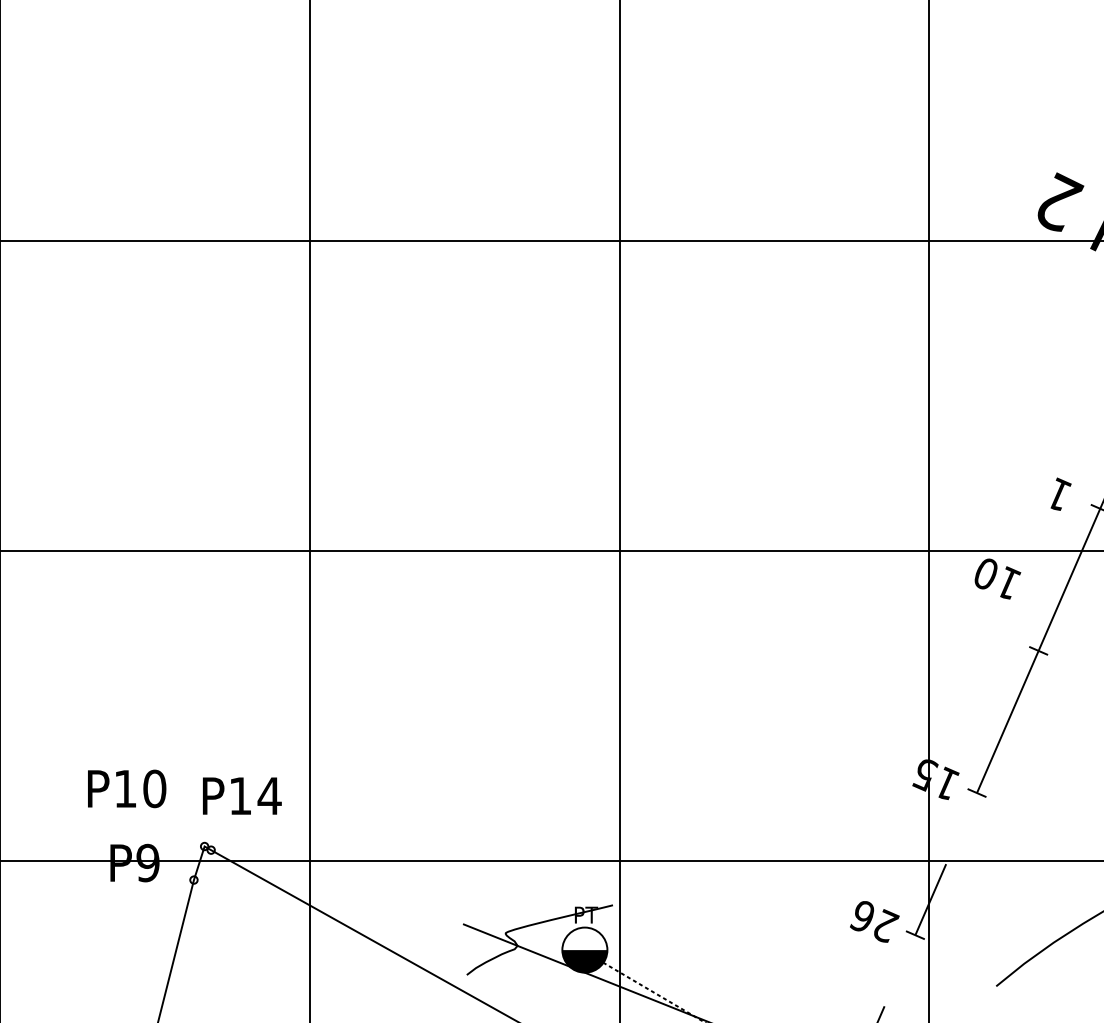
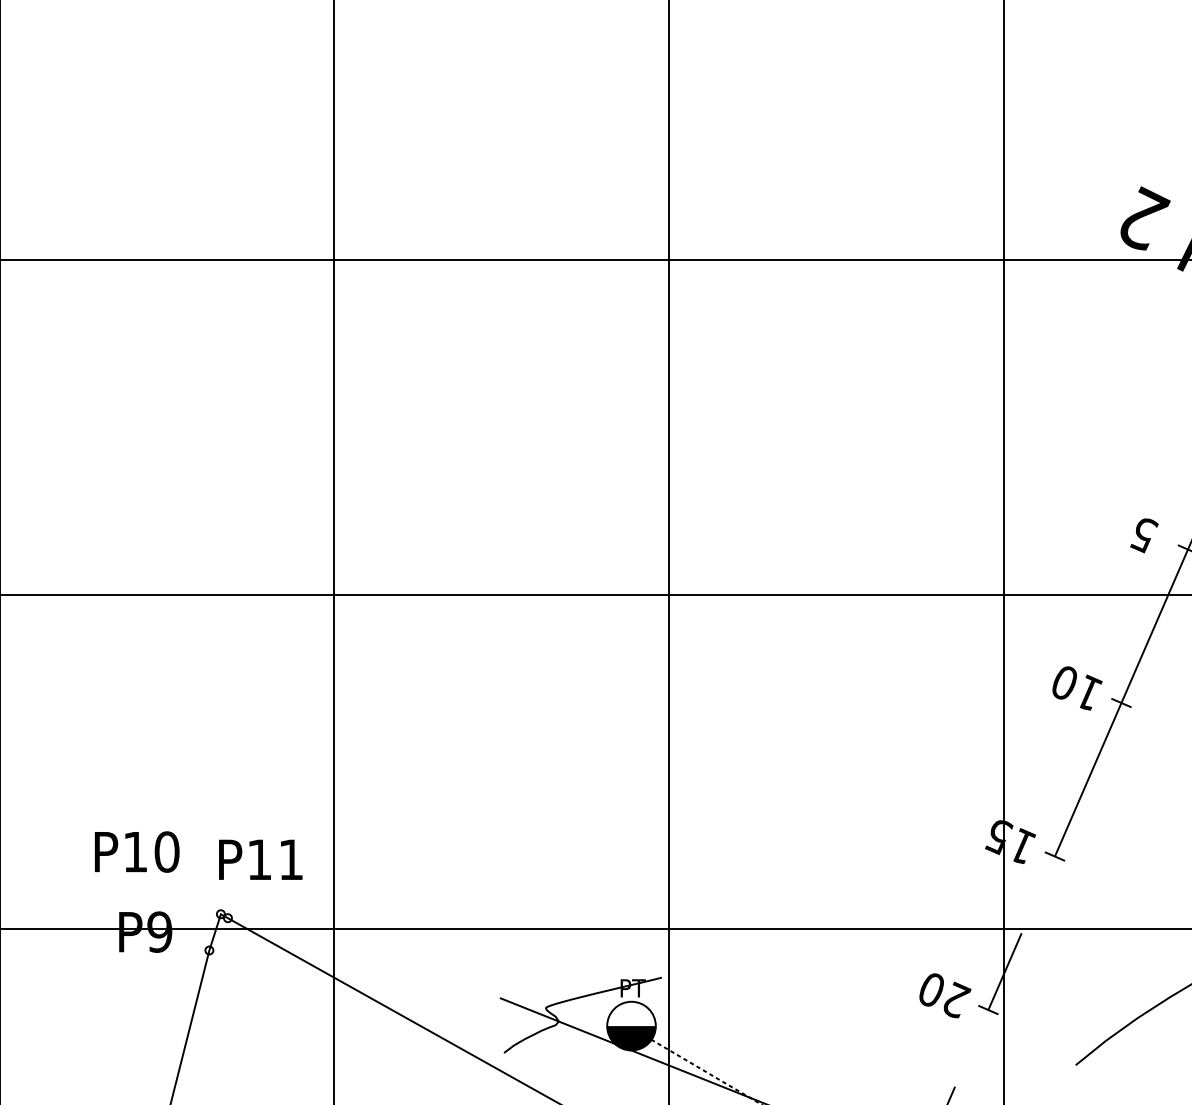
text: (1059, 494) -> (1144, 534), 1 -> 5
text: (997, 579) -> (1077, 688), moved
text: (270, 795) -> (291, 859), P14 -> P11
text: (861, 916) -> (930, 989), 26 -> 20

